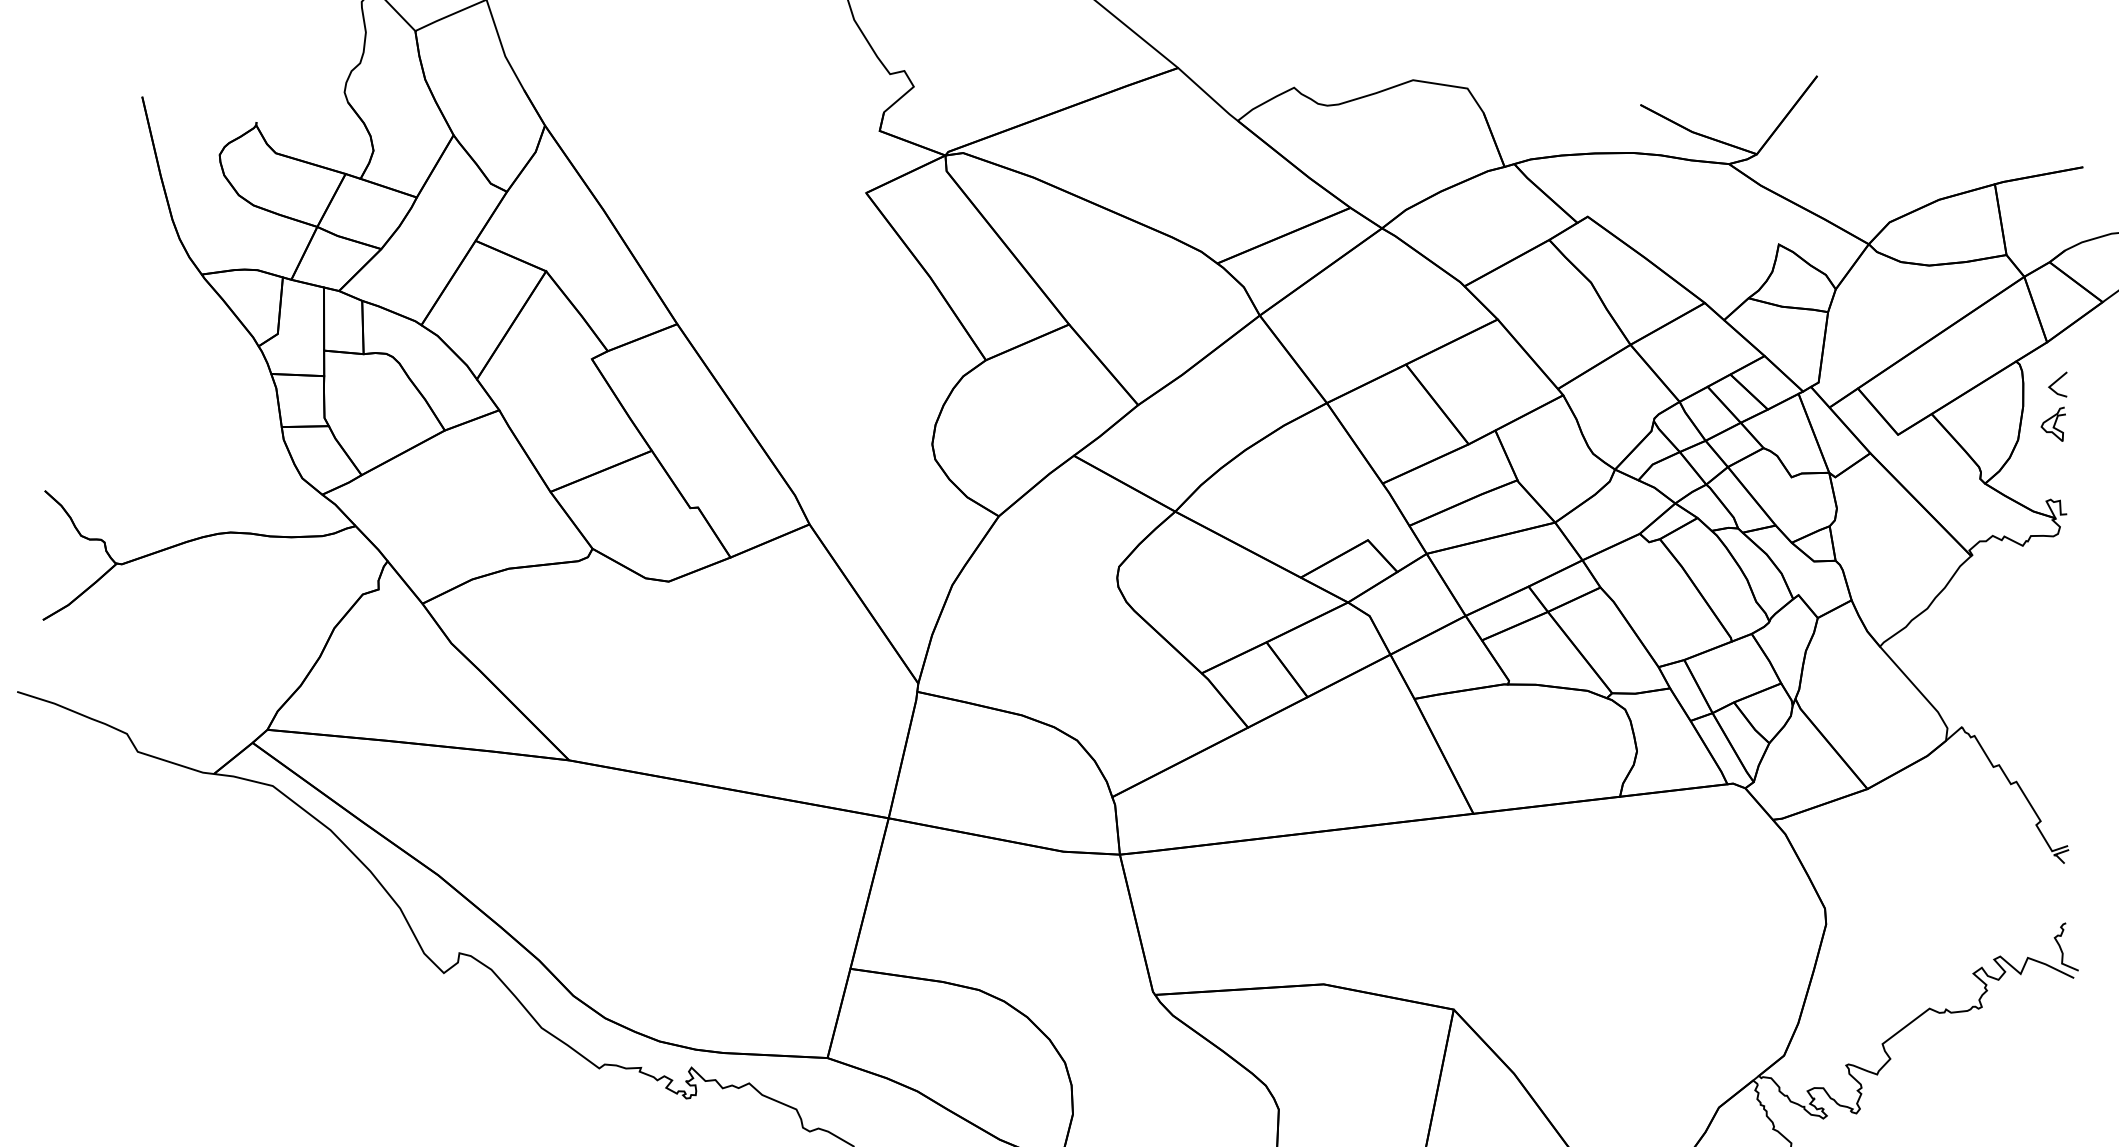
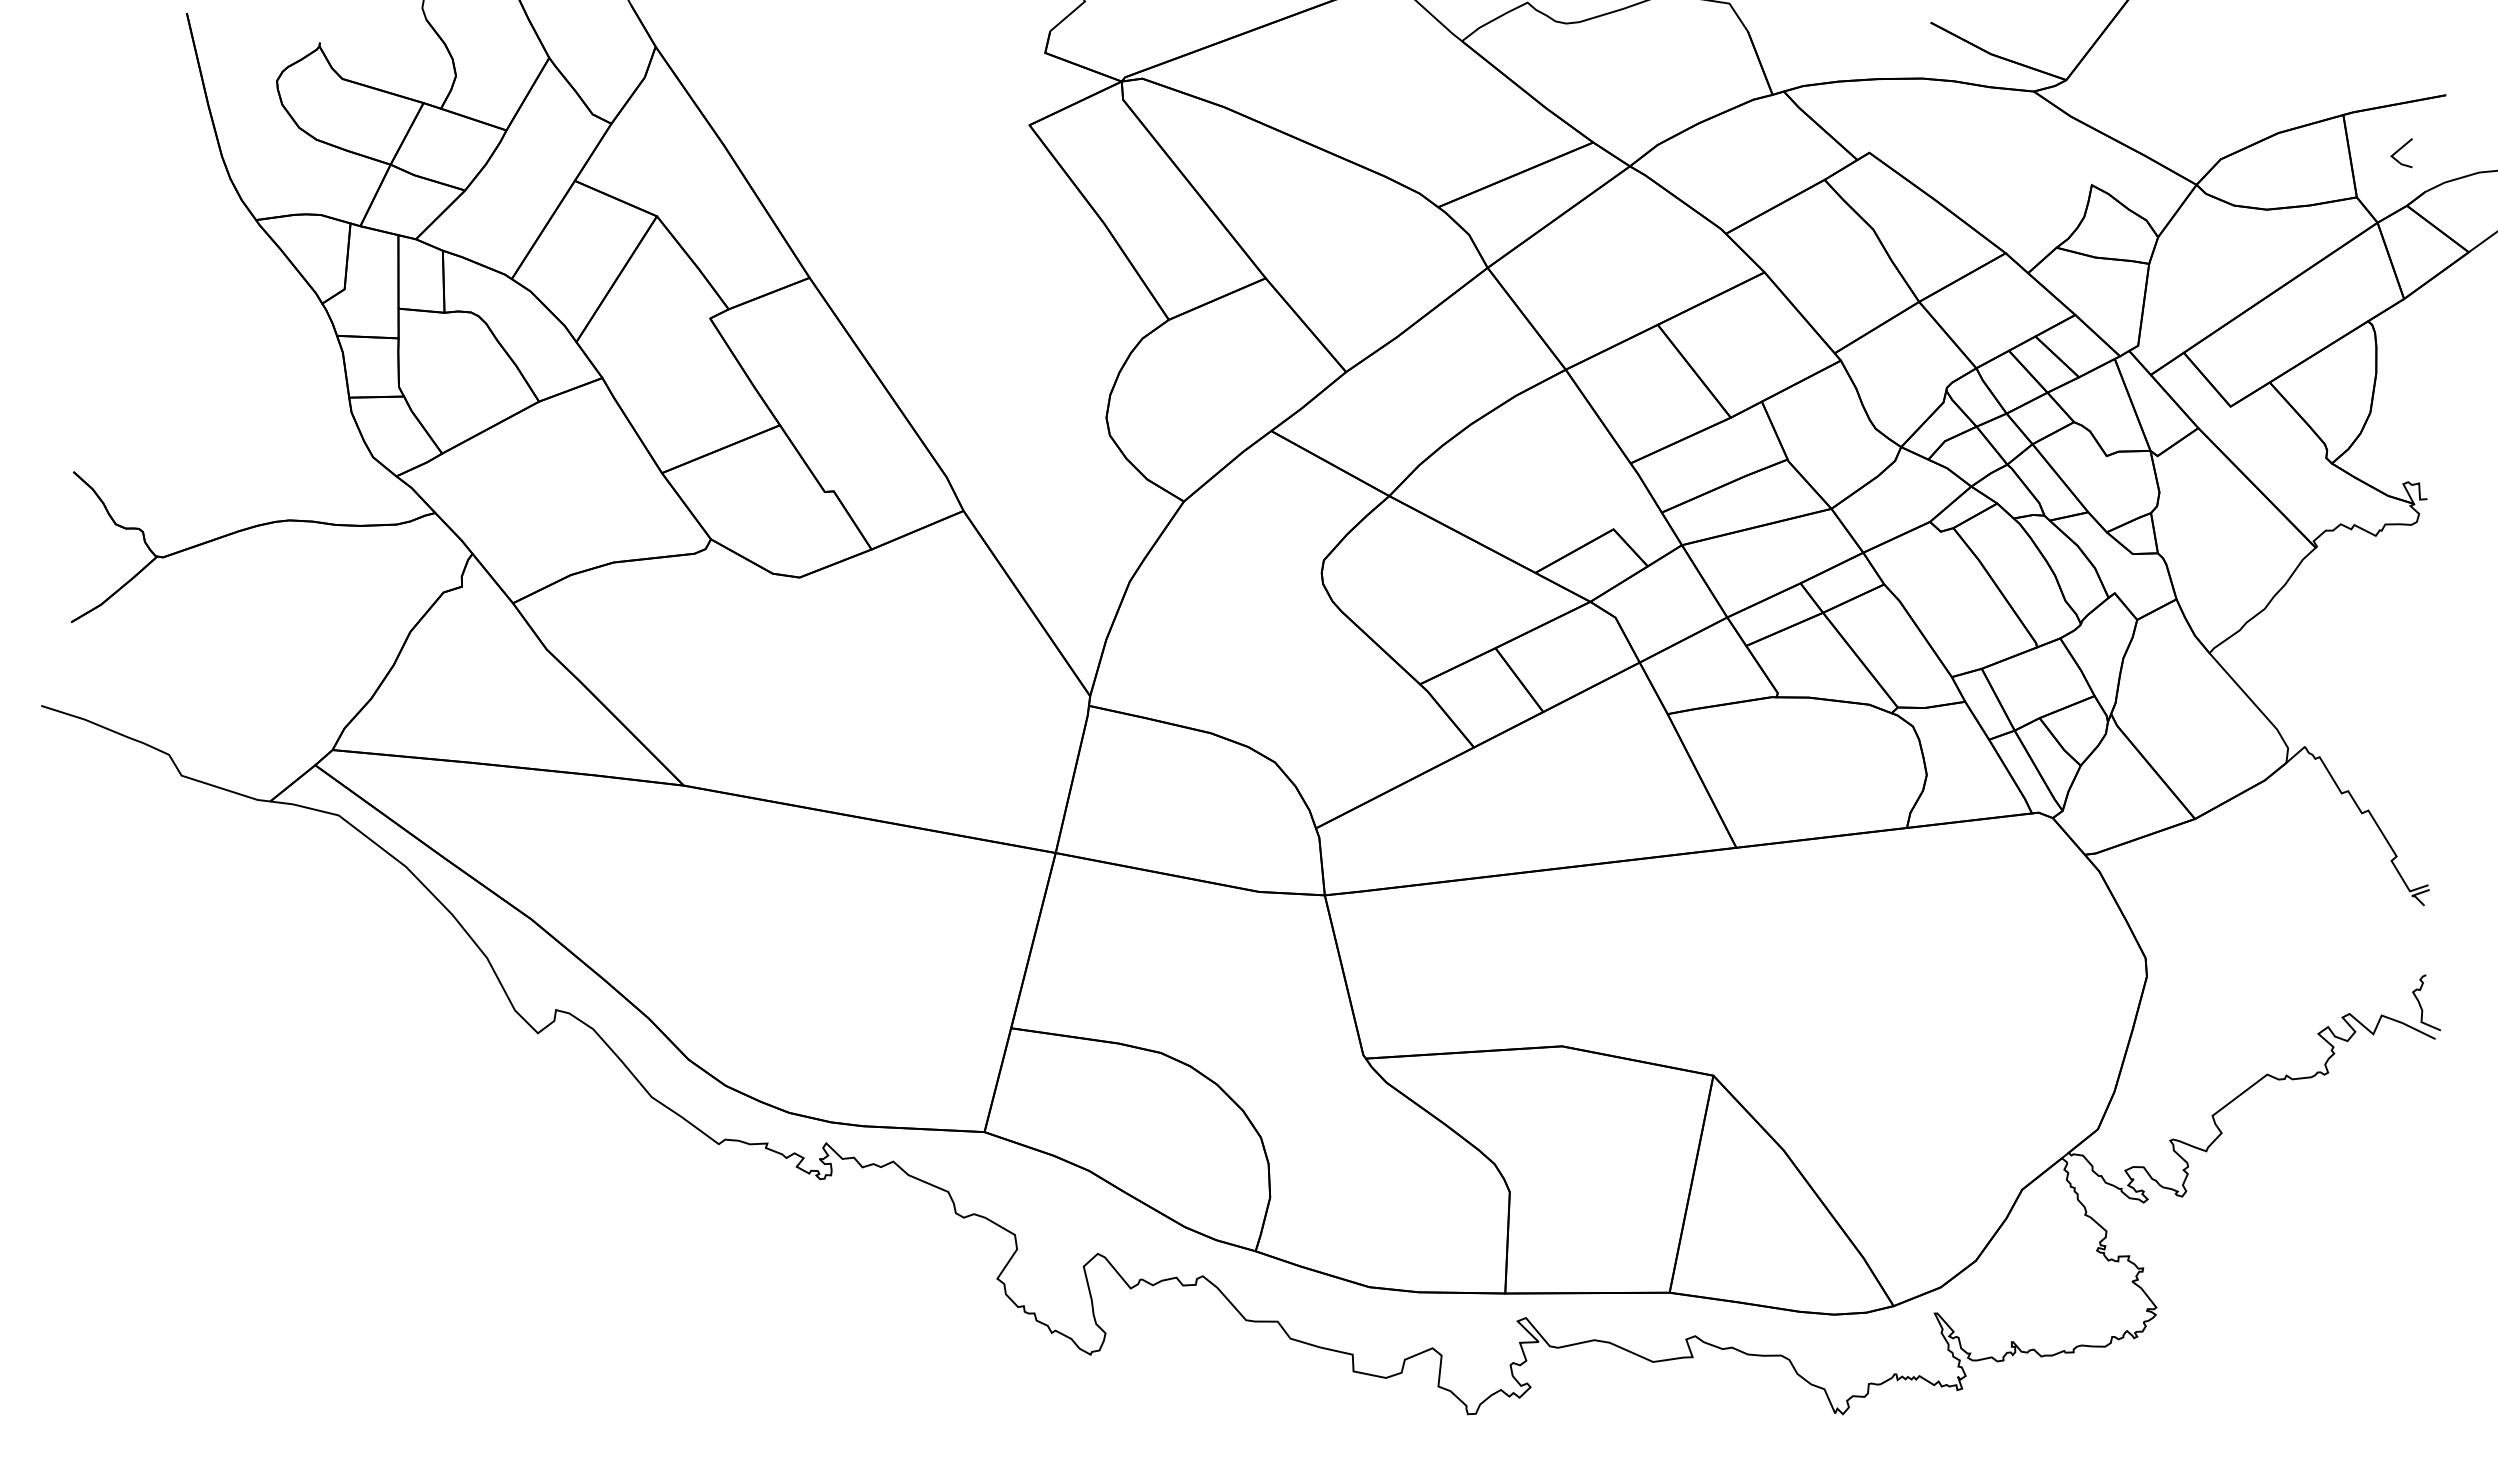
line: (2056, 382) -> (2399, 150), moved
curve: (2054, 424) -> (2412, 394), removed

